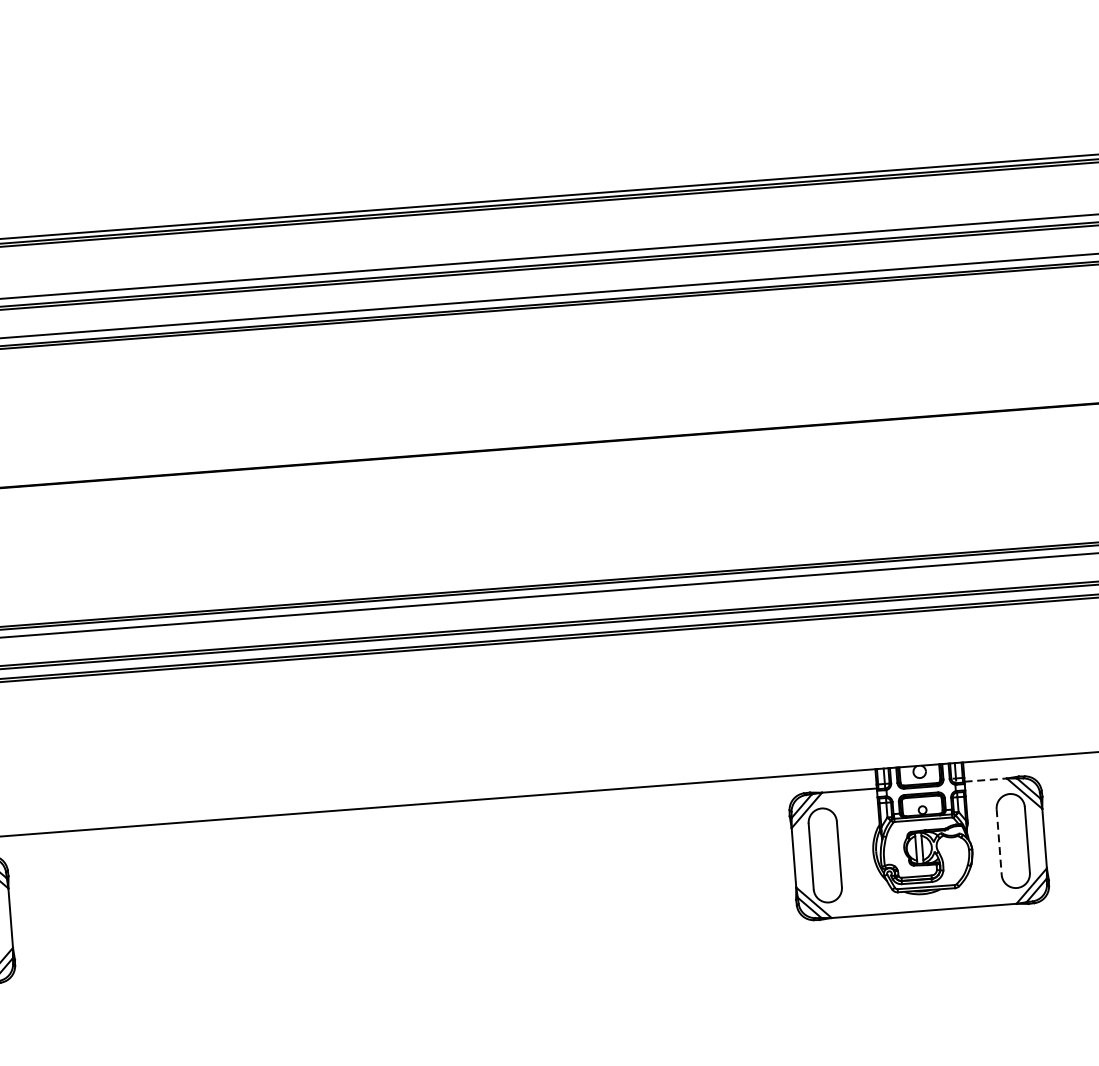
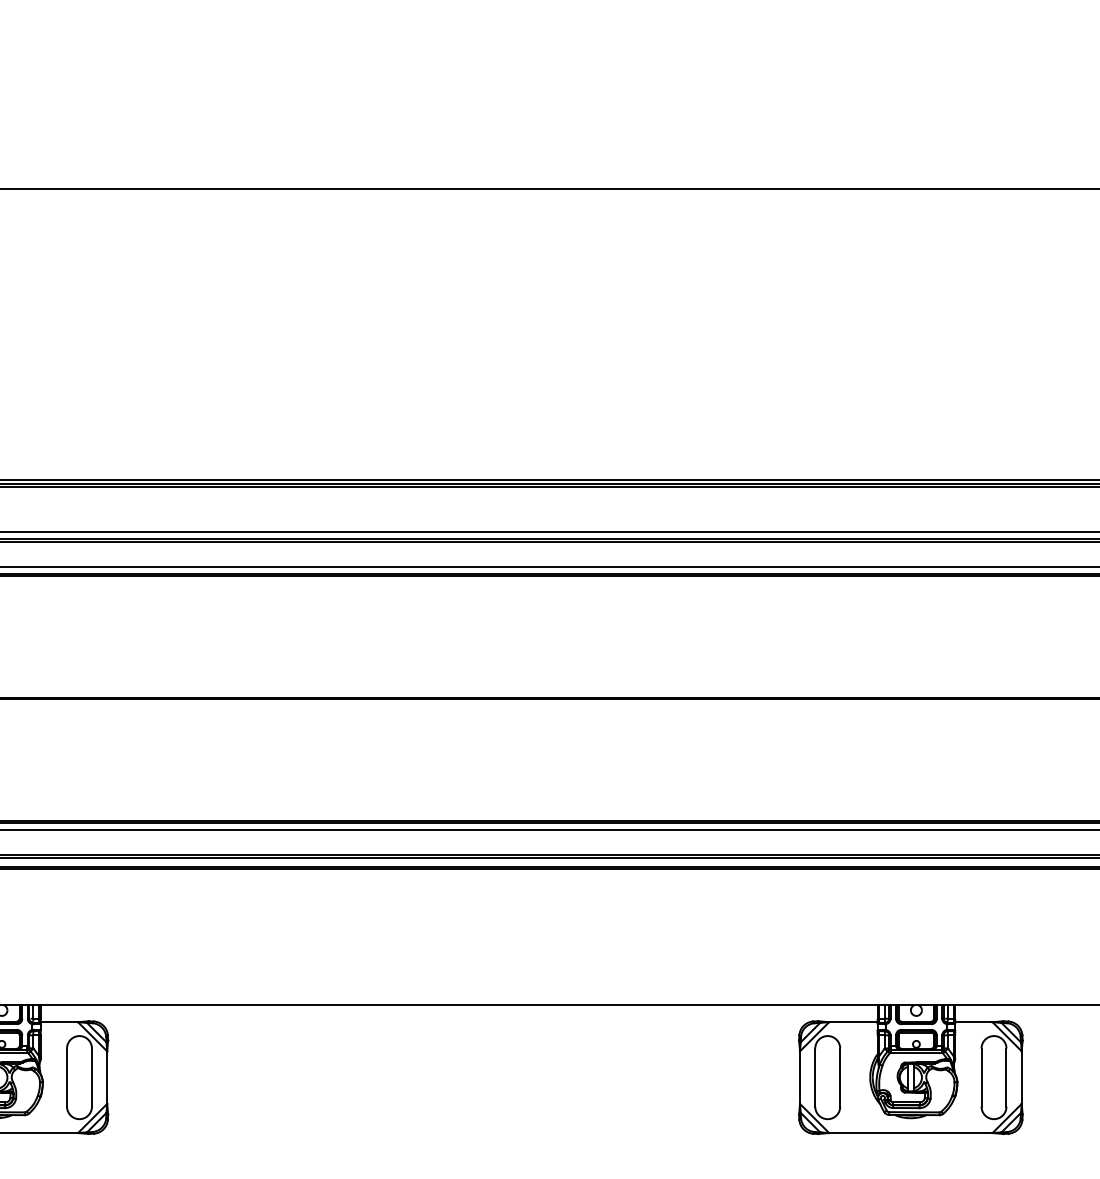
line: (985, 780) -> (973, 1022), dashed -> solid
line: (999, 843) -> (981, 1078), dashed -> solid

